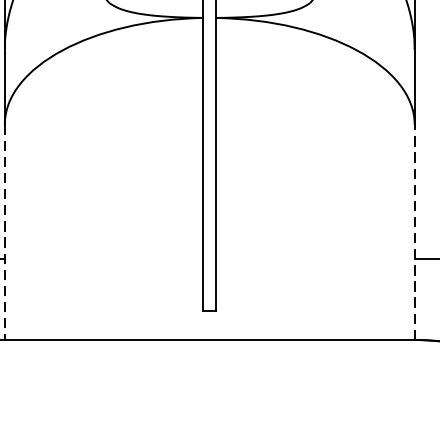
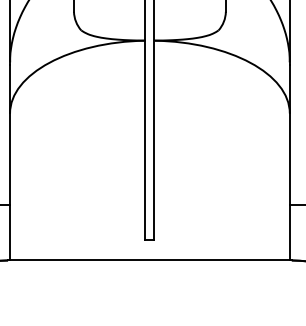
line: (5, 231) -> (10, 186), dashed -> solid
line: (414, 231) -> (289, 186), dashed -> solid

